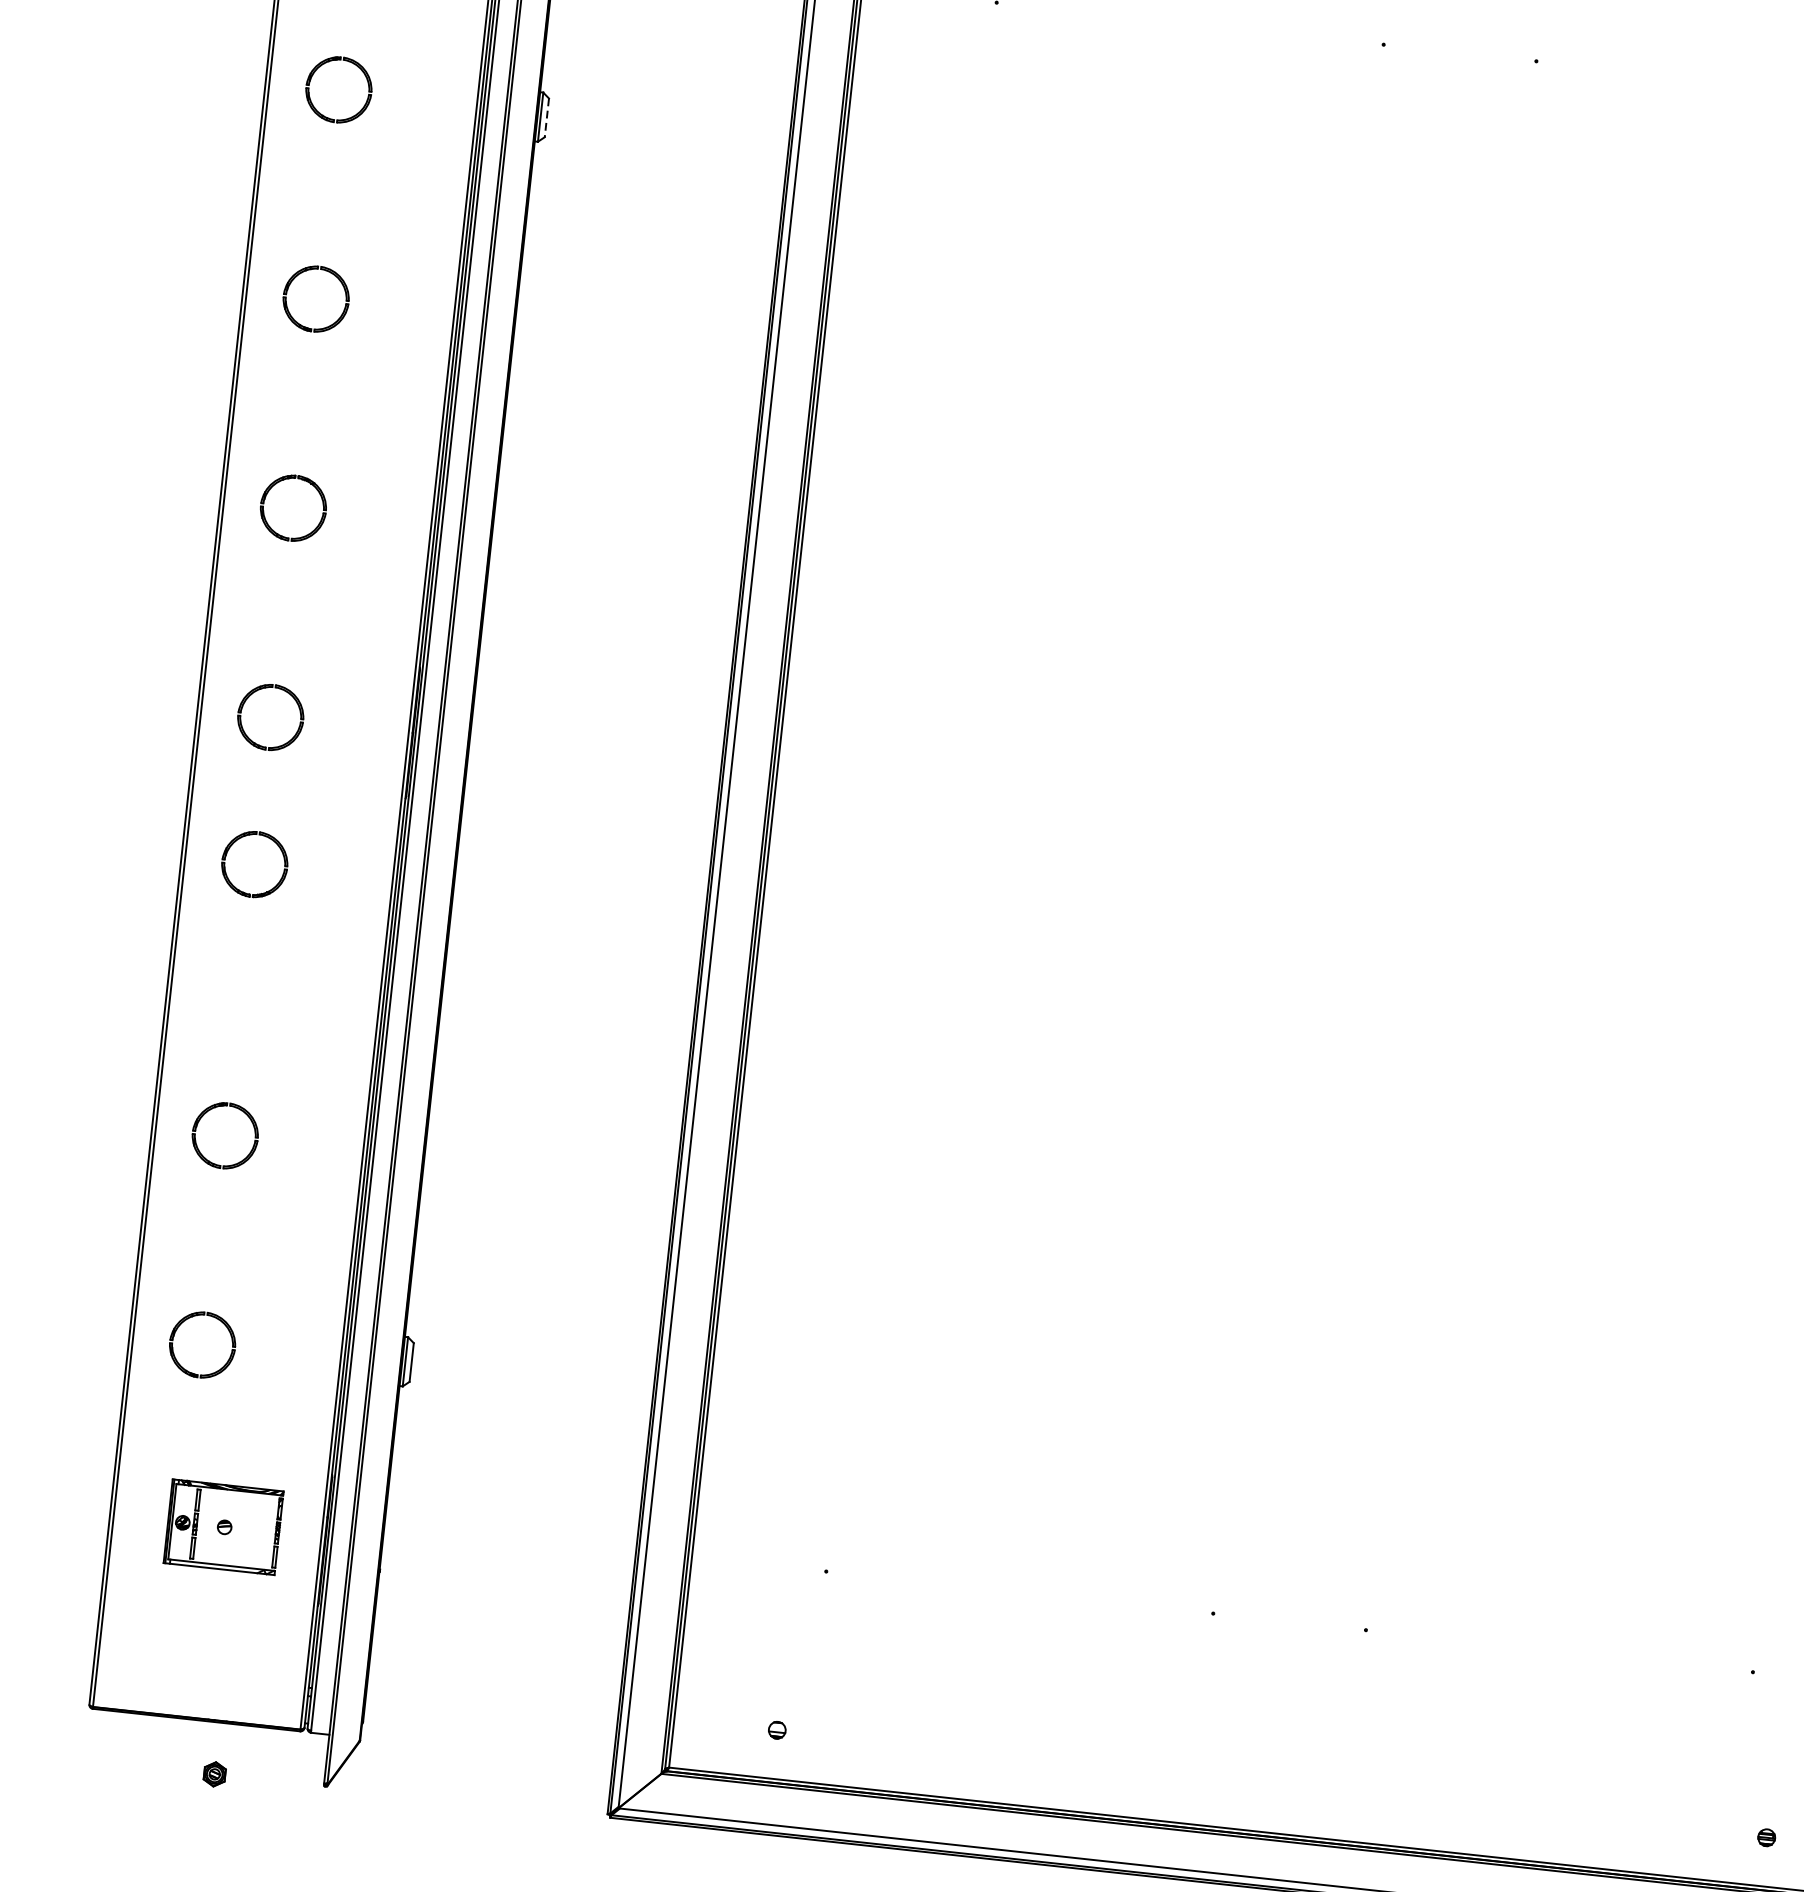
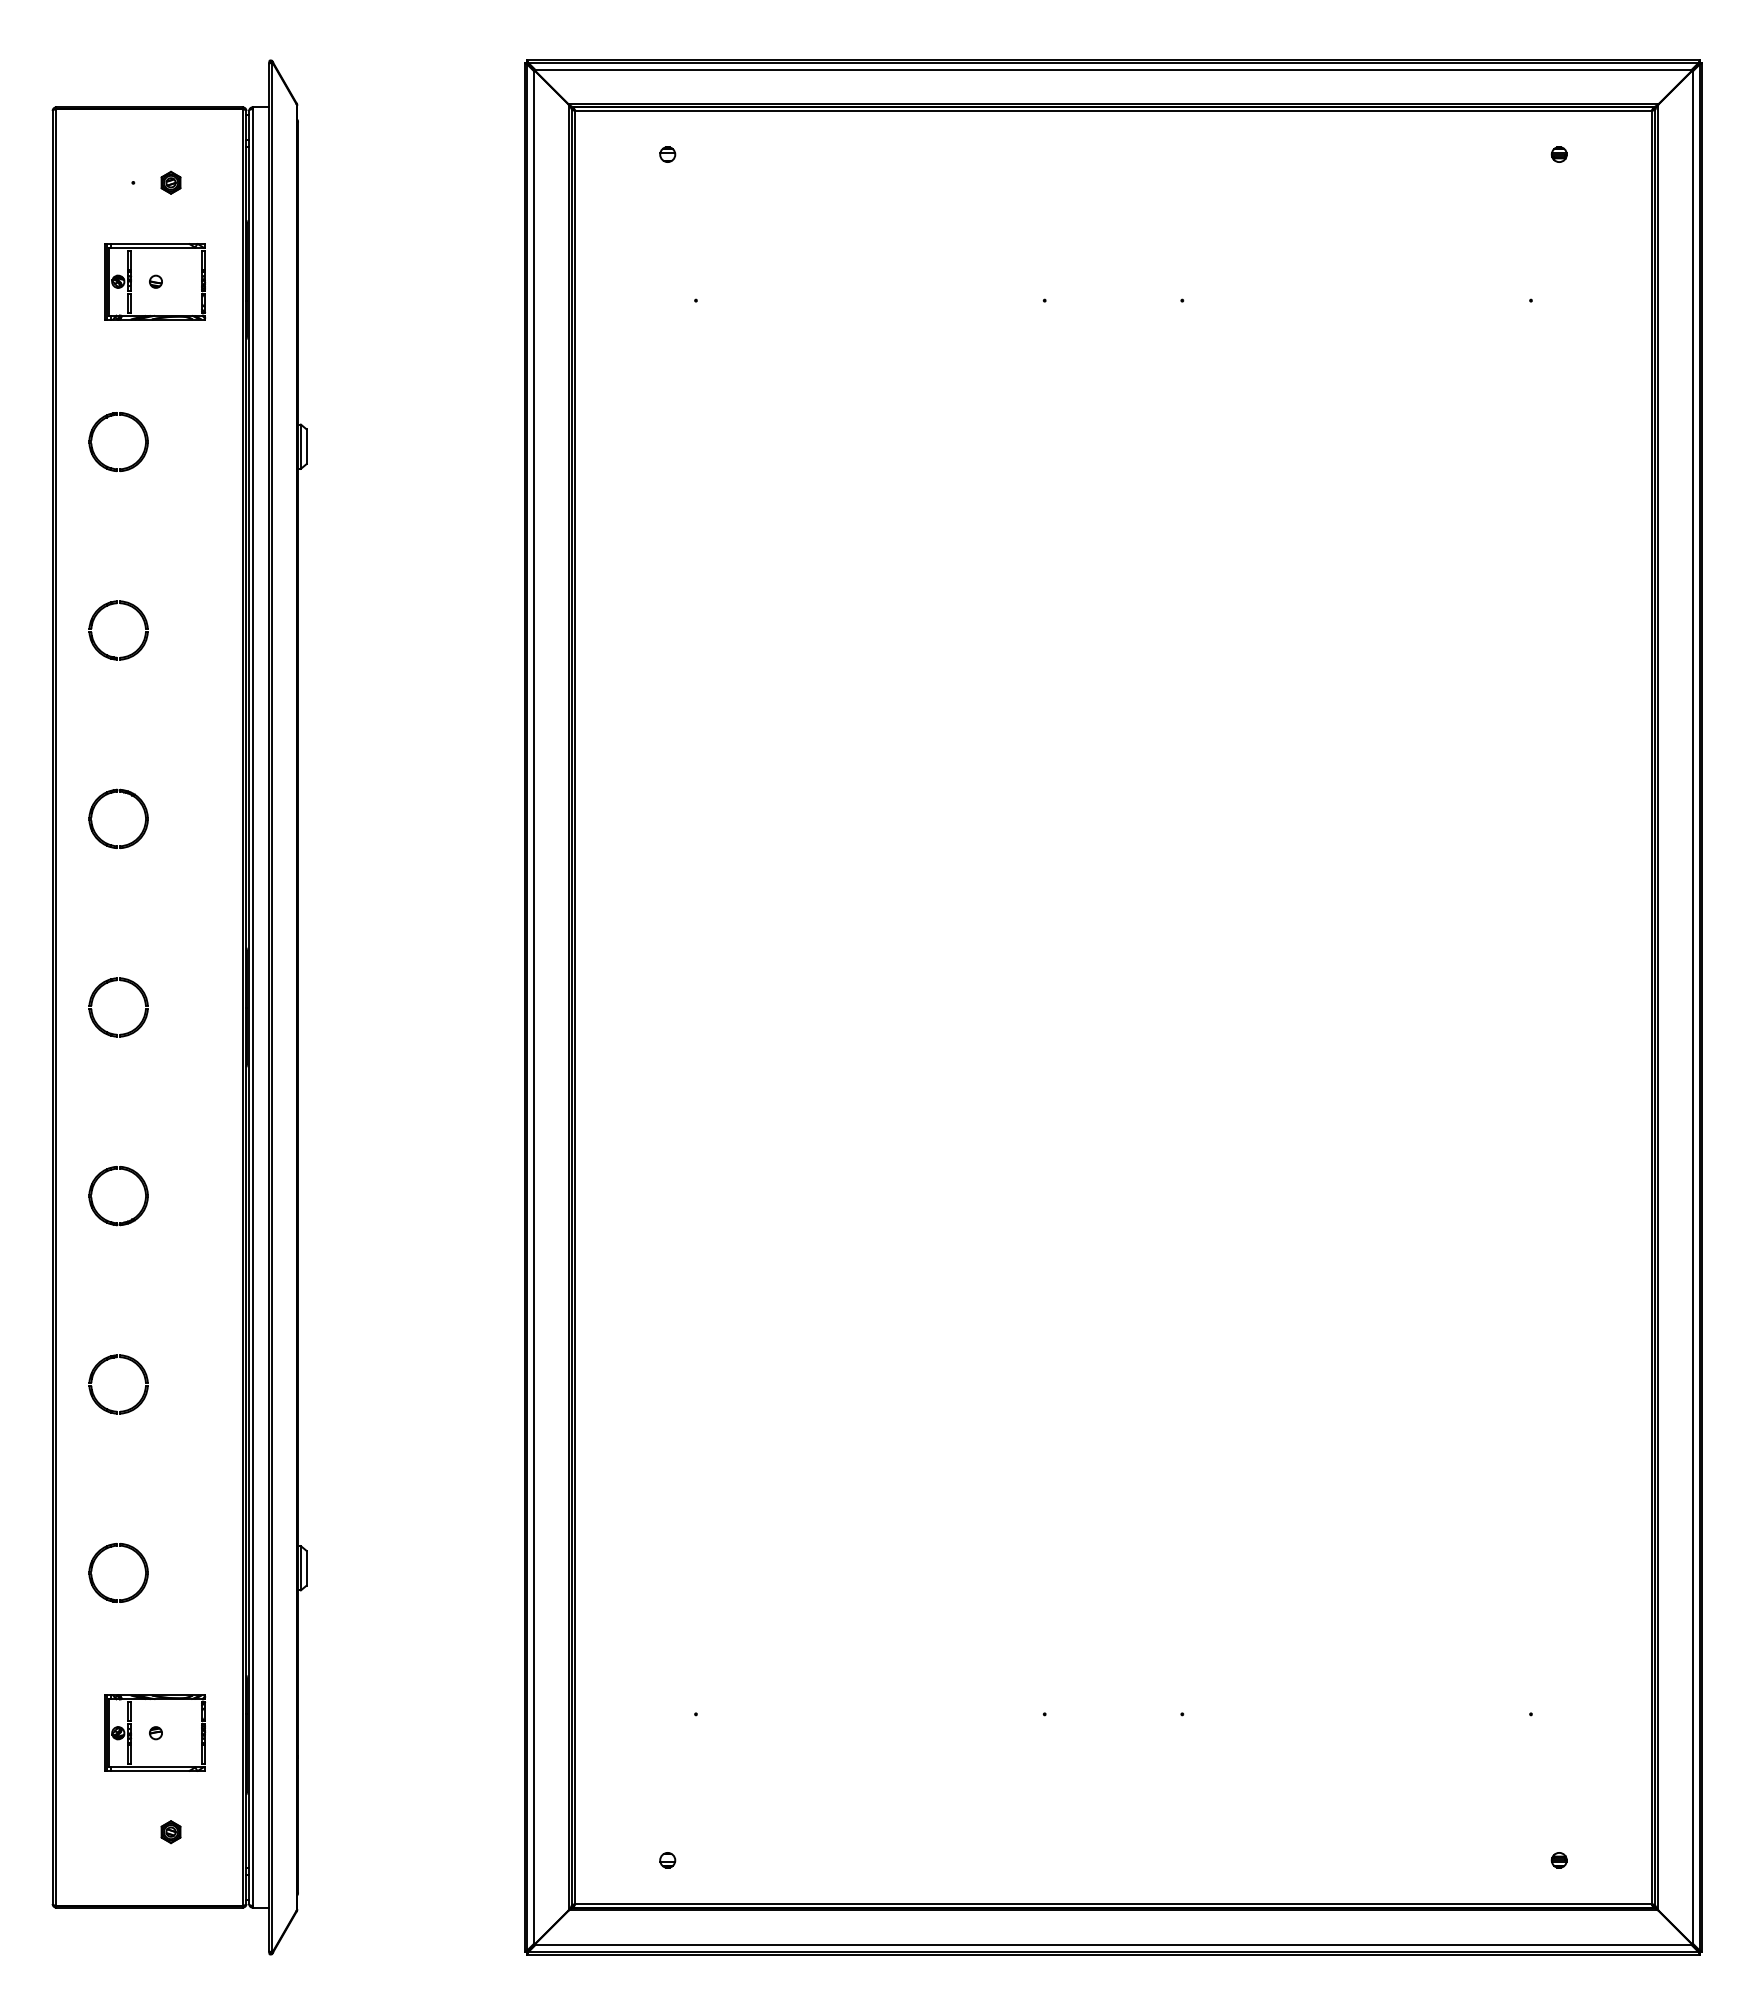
line: (546, 118) -> (306, 447), dashed -> solid
part: (239, 889) -> (107, 1219), moved
part: (214, 1774) -> (170, 1832), moved

